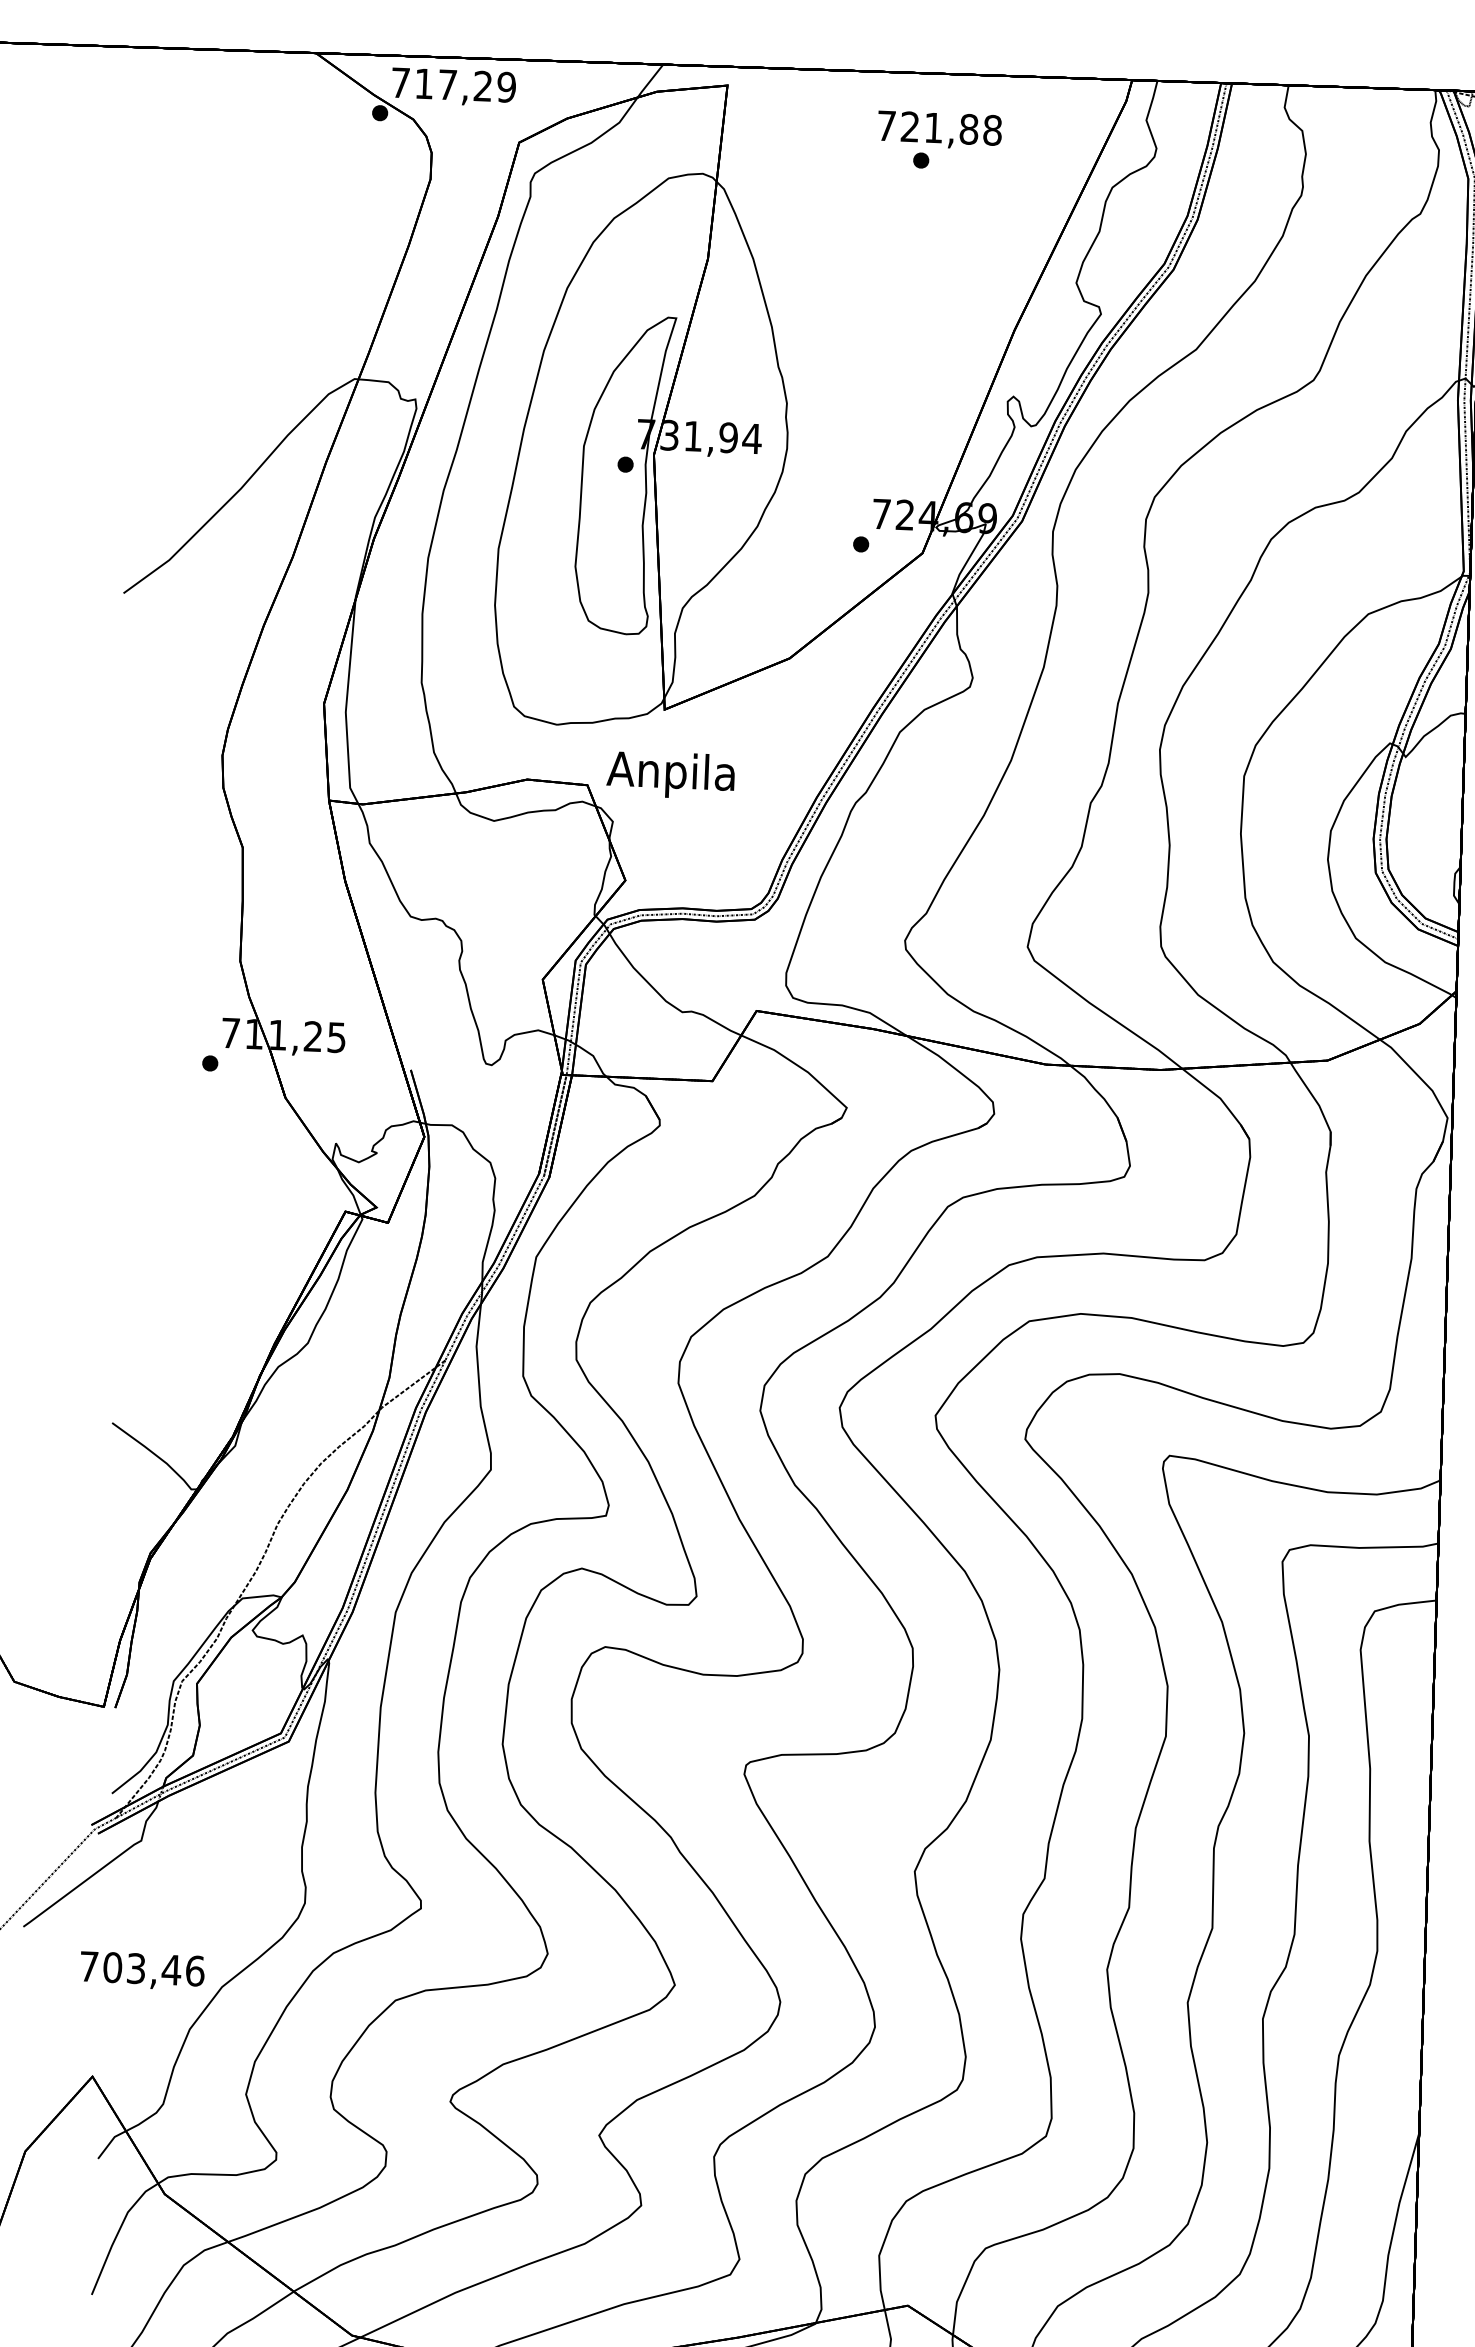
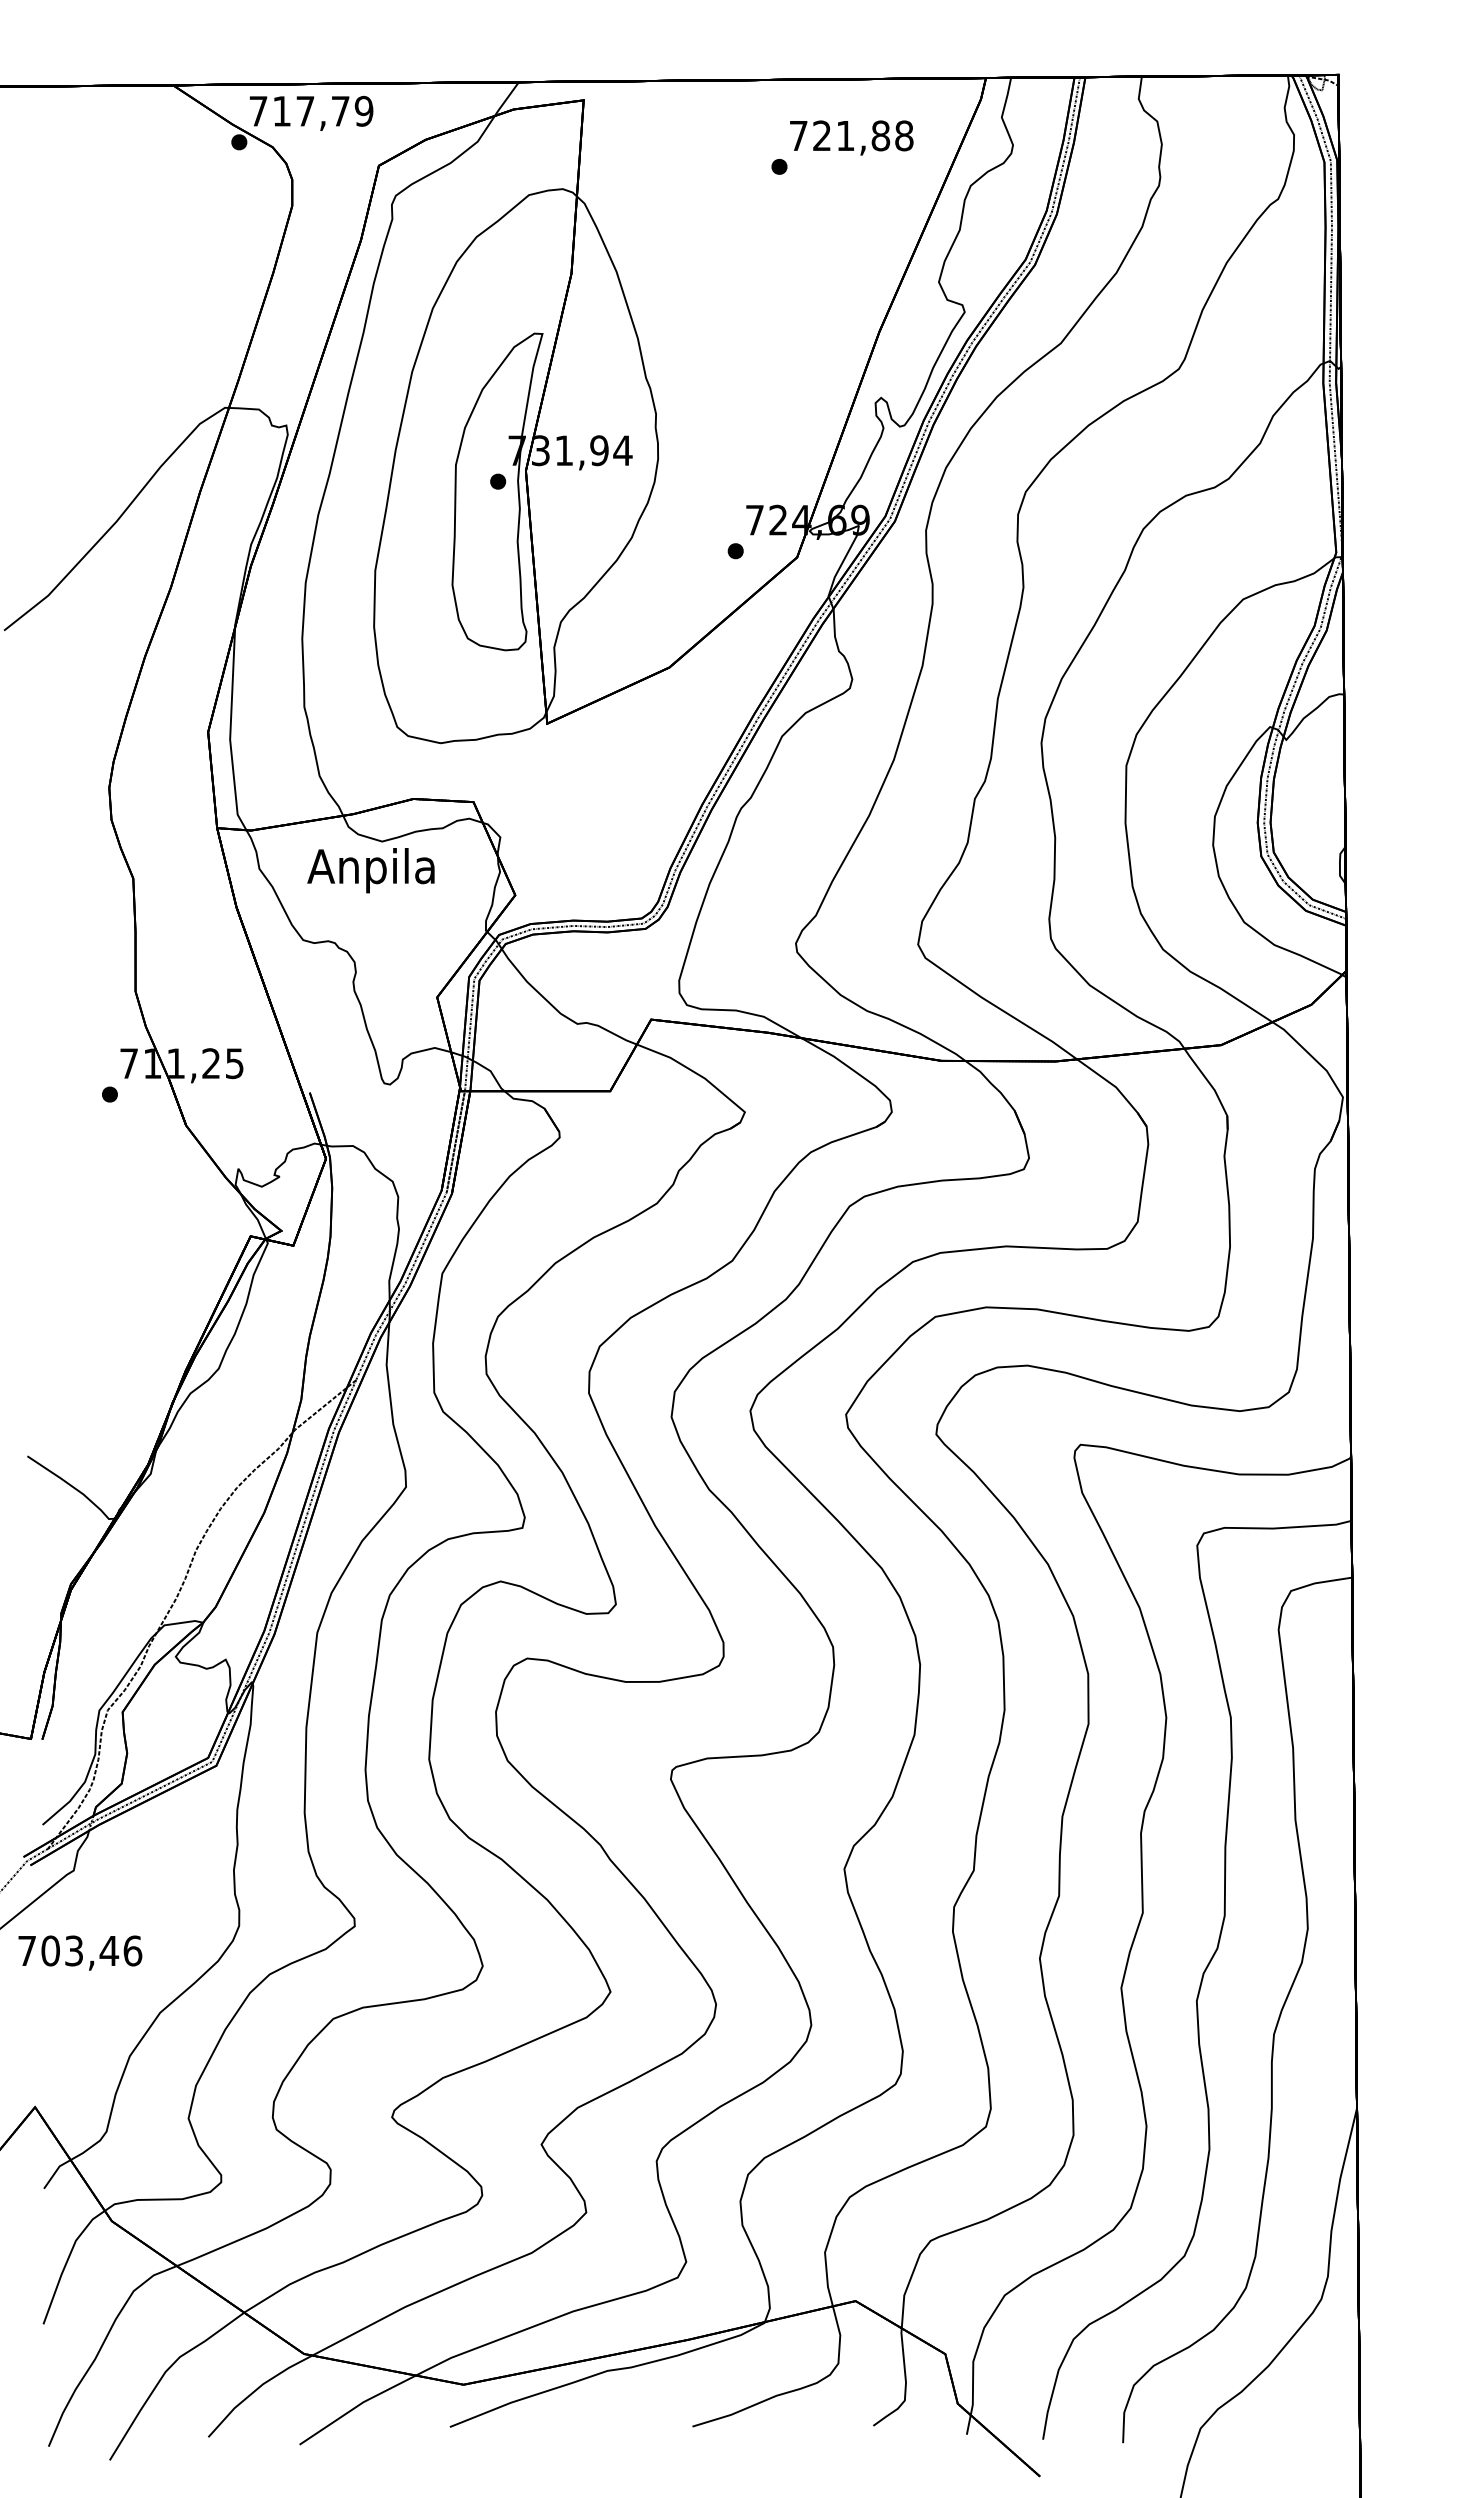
text: (483, 85) -> (340, 110), 717,29 -> 717,79
text: (939, 129) -> (851, 137), moved
text: (670, 775) -> (370, 870), moved
text: (142, 1970) -> (80, 1952), moved

